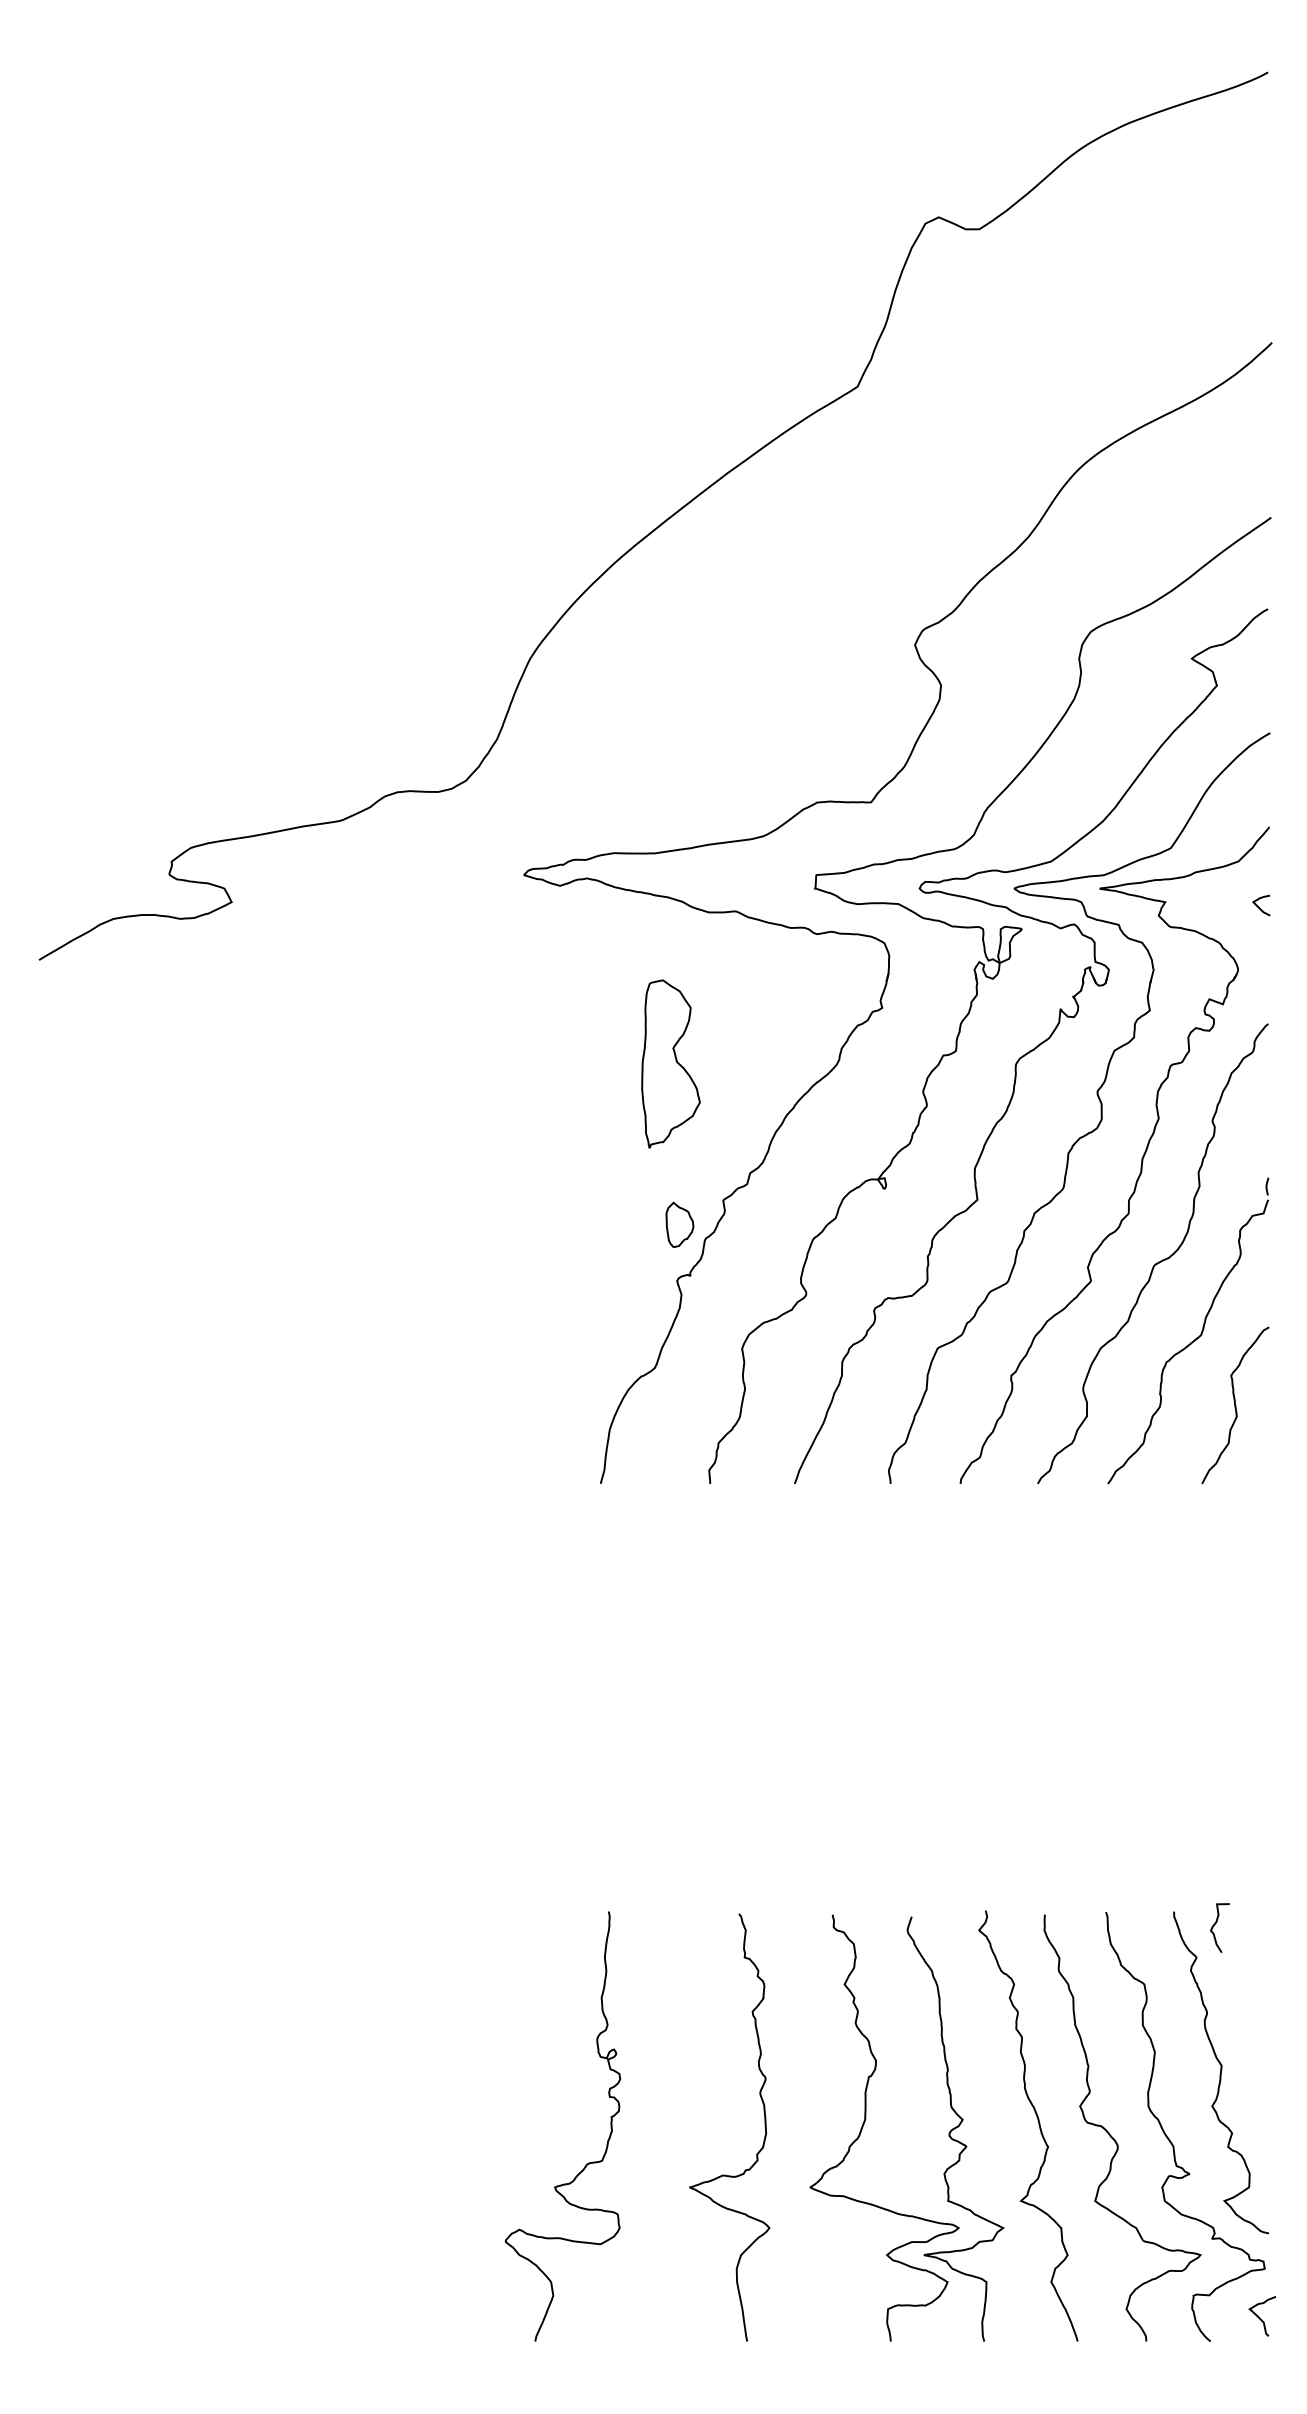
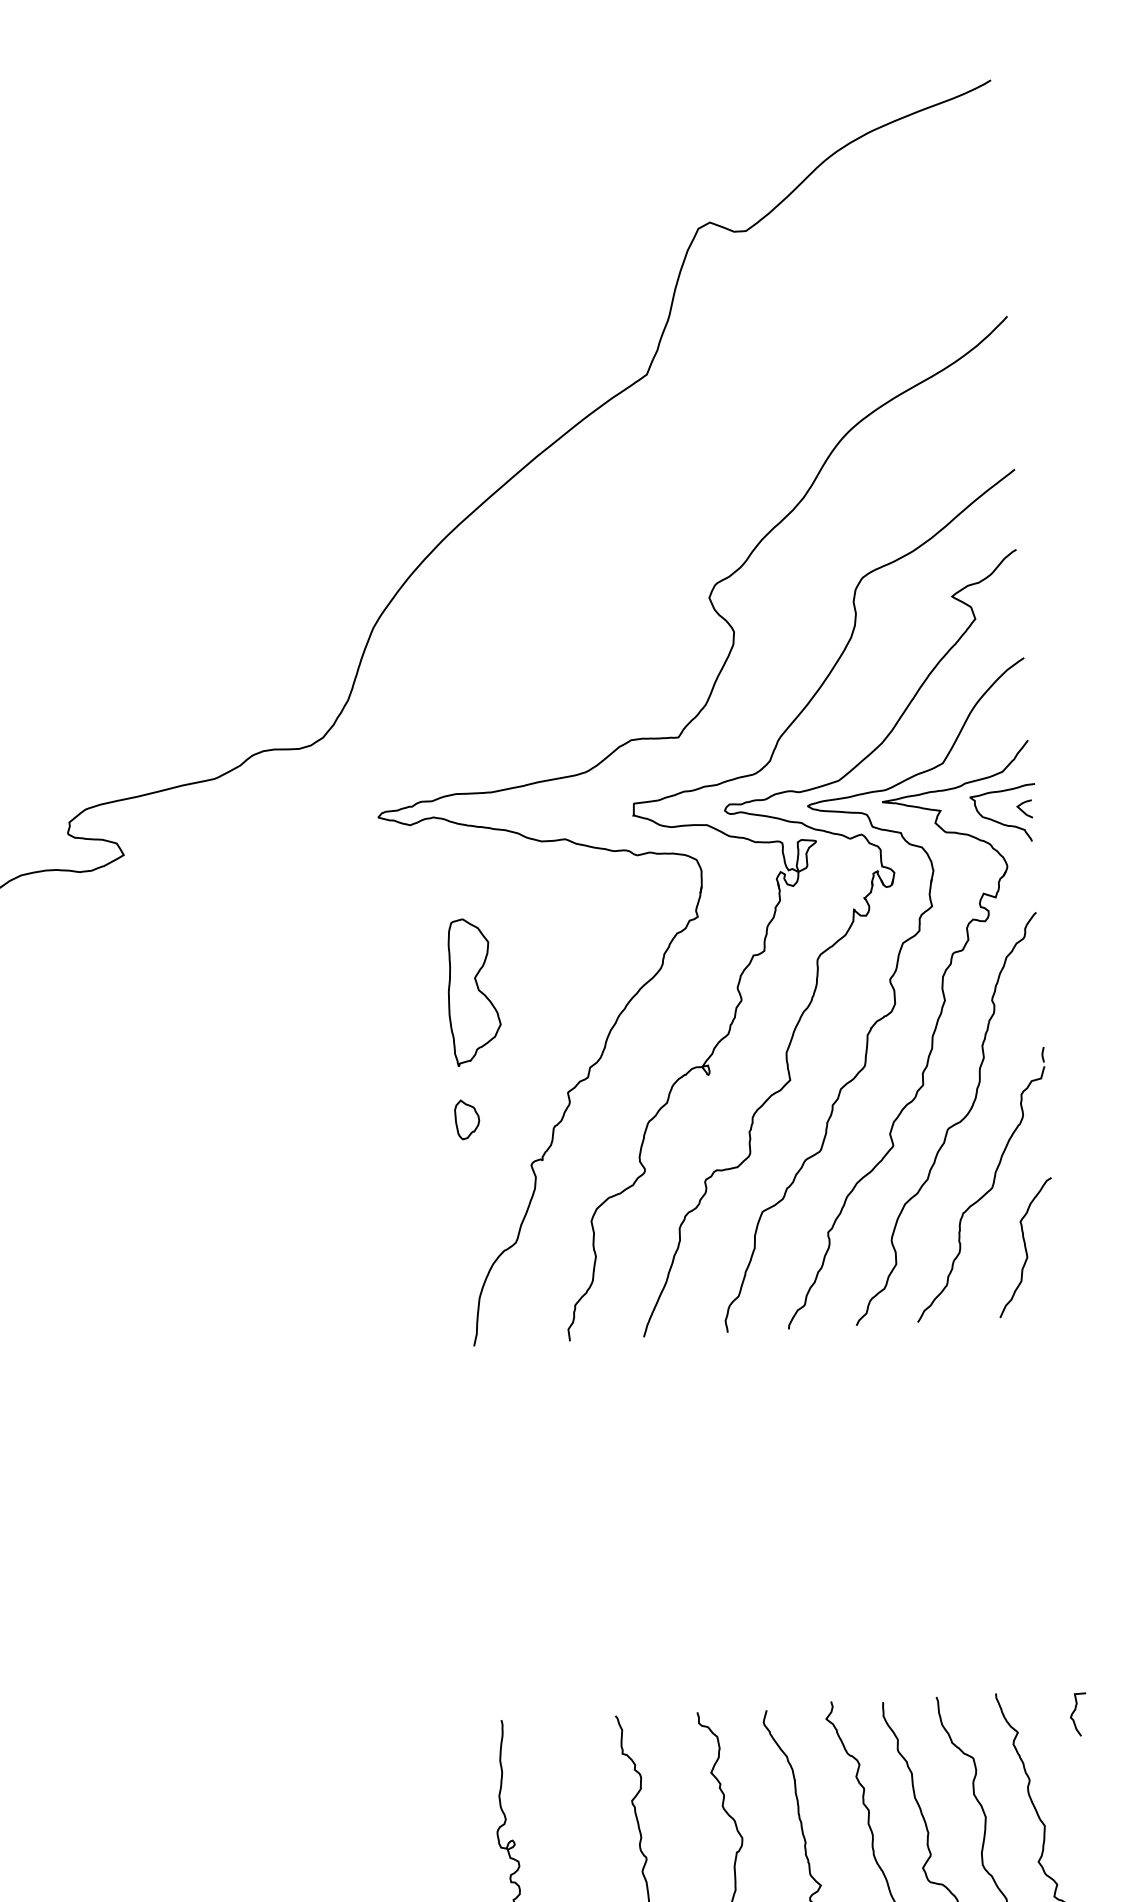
curve: (1232, 918) -> (1000, 821), added
part: (670, 1063) -> (473, 991), moved
part: (679, 1224) -> (466, 1119), moved
curve: (1216, 1923) -> (1075, 1710), moved

